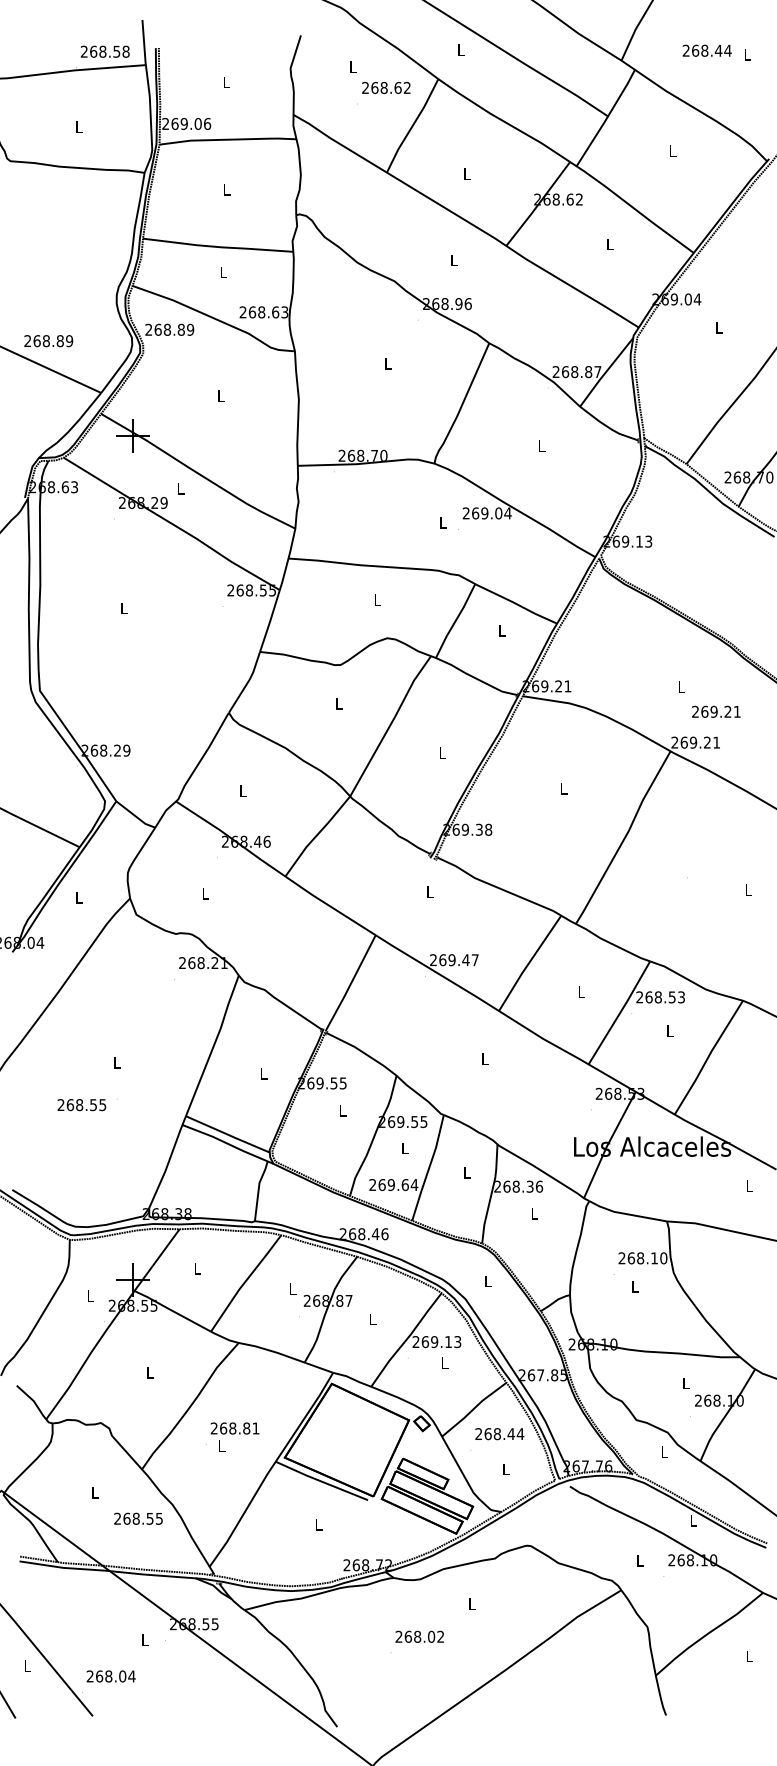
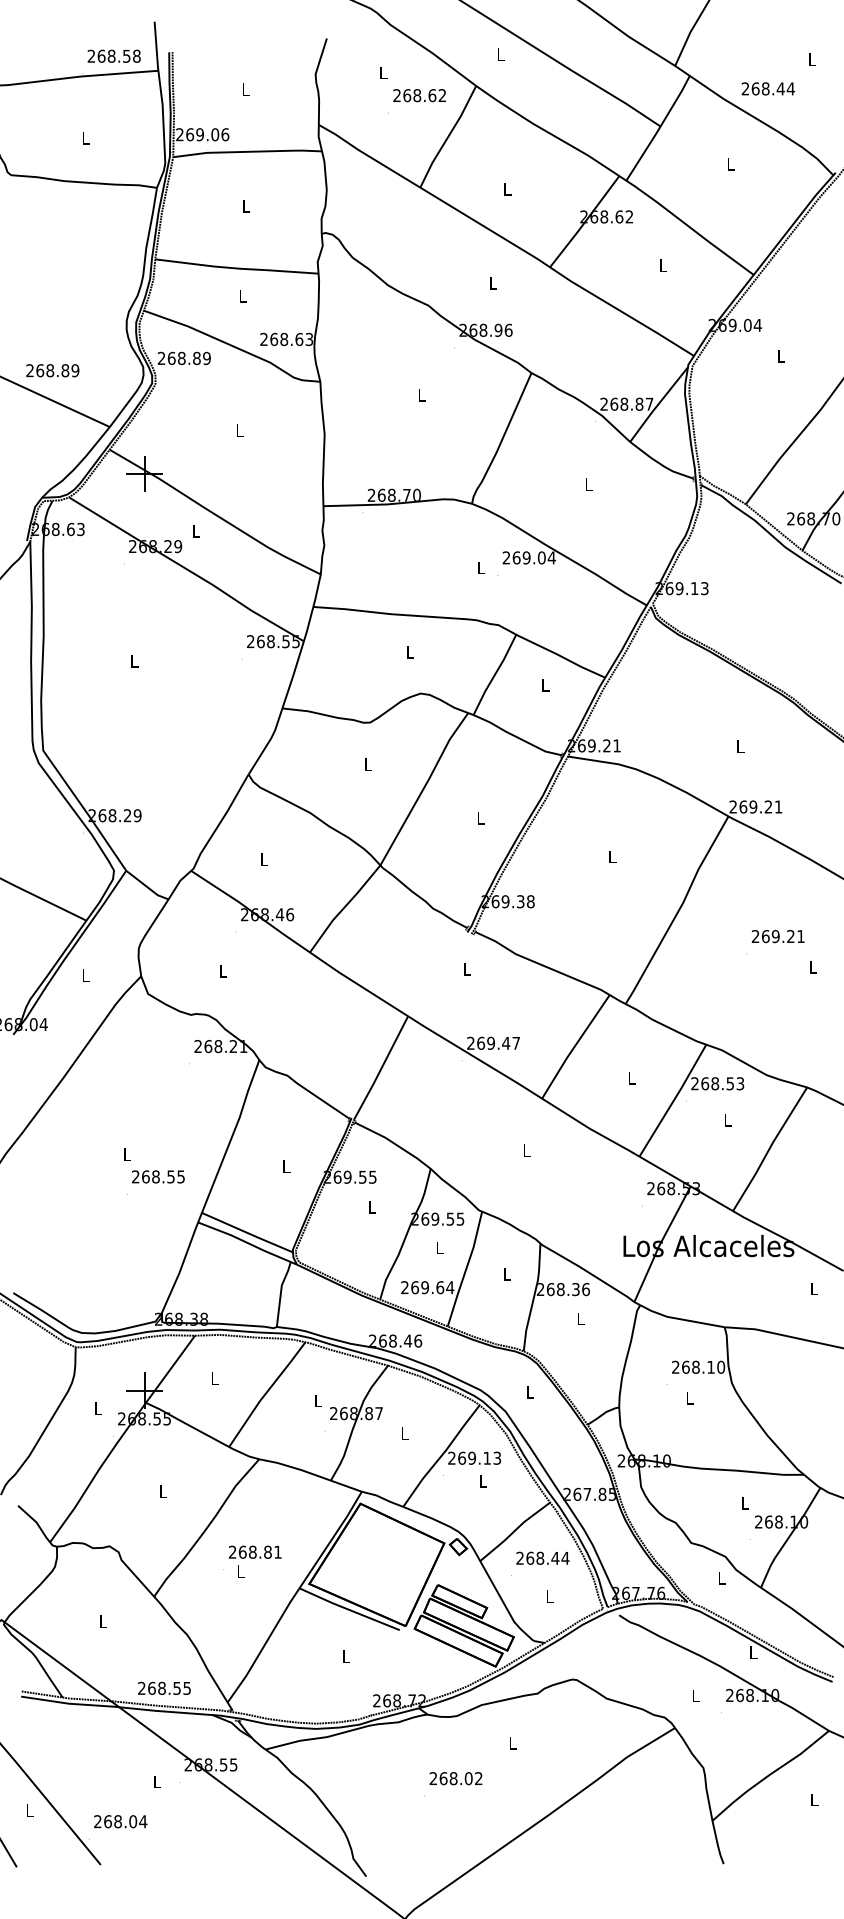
text: (706, 50) -> (767, 88), moved
text: (716, 711) -> (778, 936), moved
text: (81, 1105) -> (157, 1177), moved
text: (138, 1518) -> (164, 1688), moved

